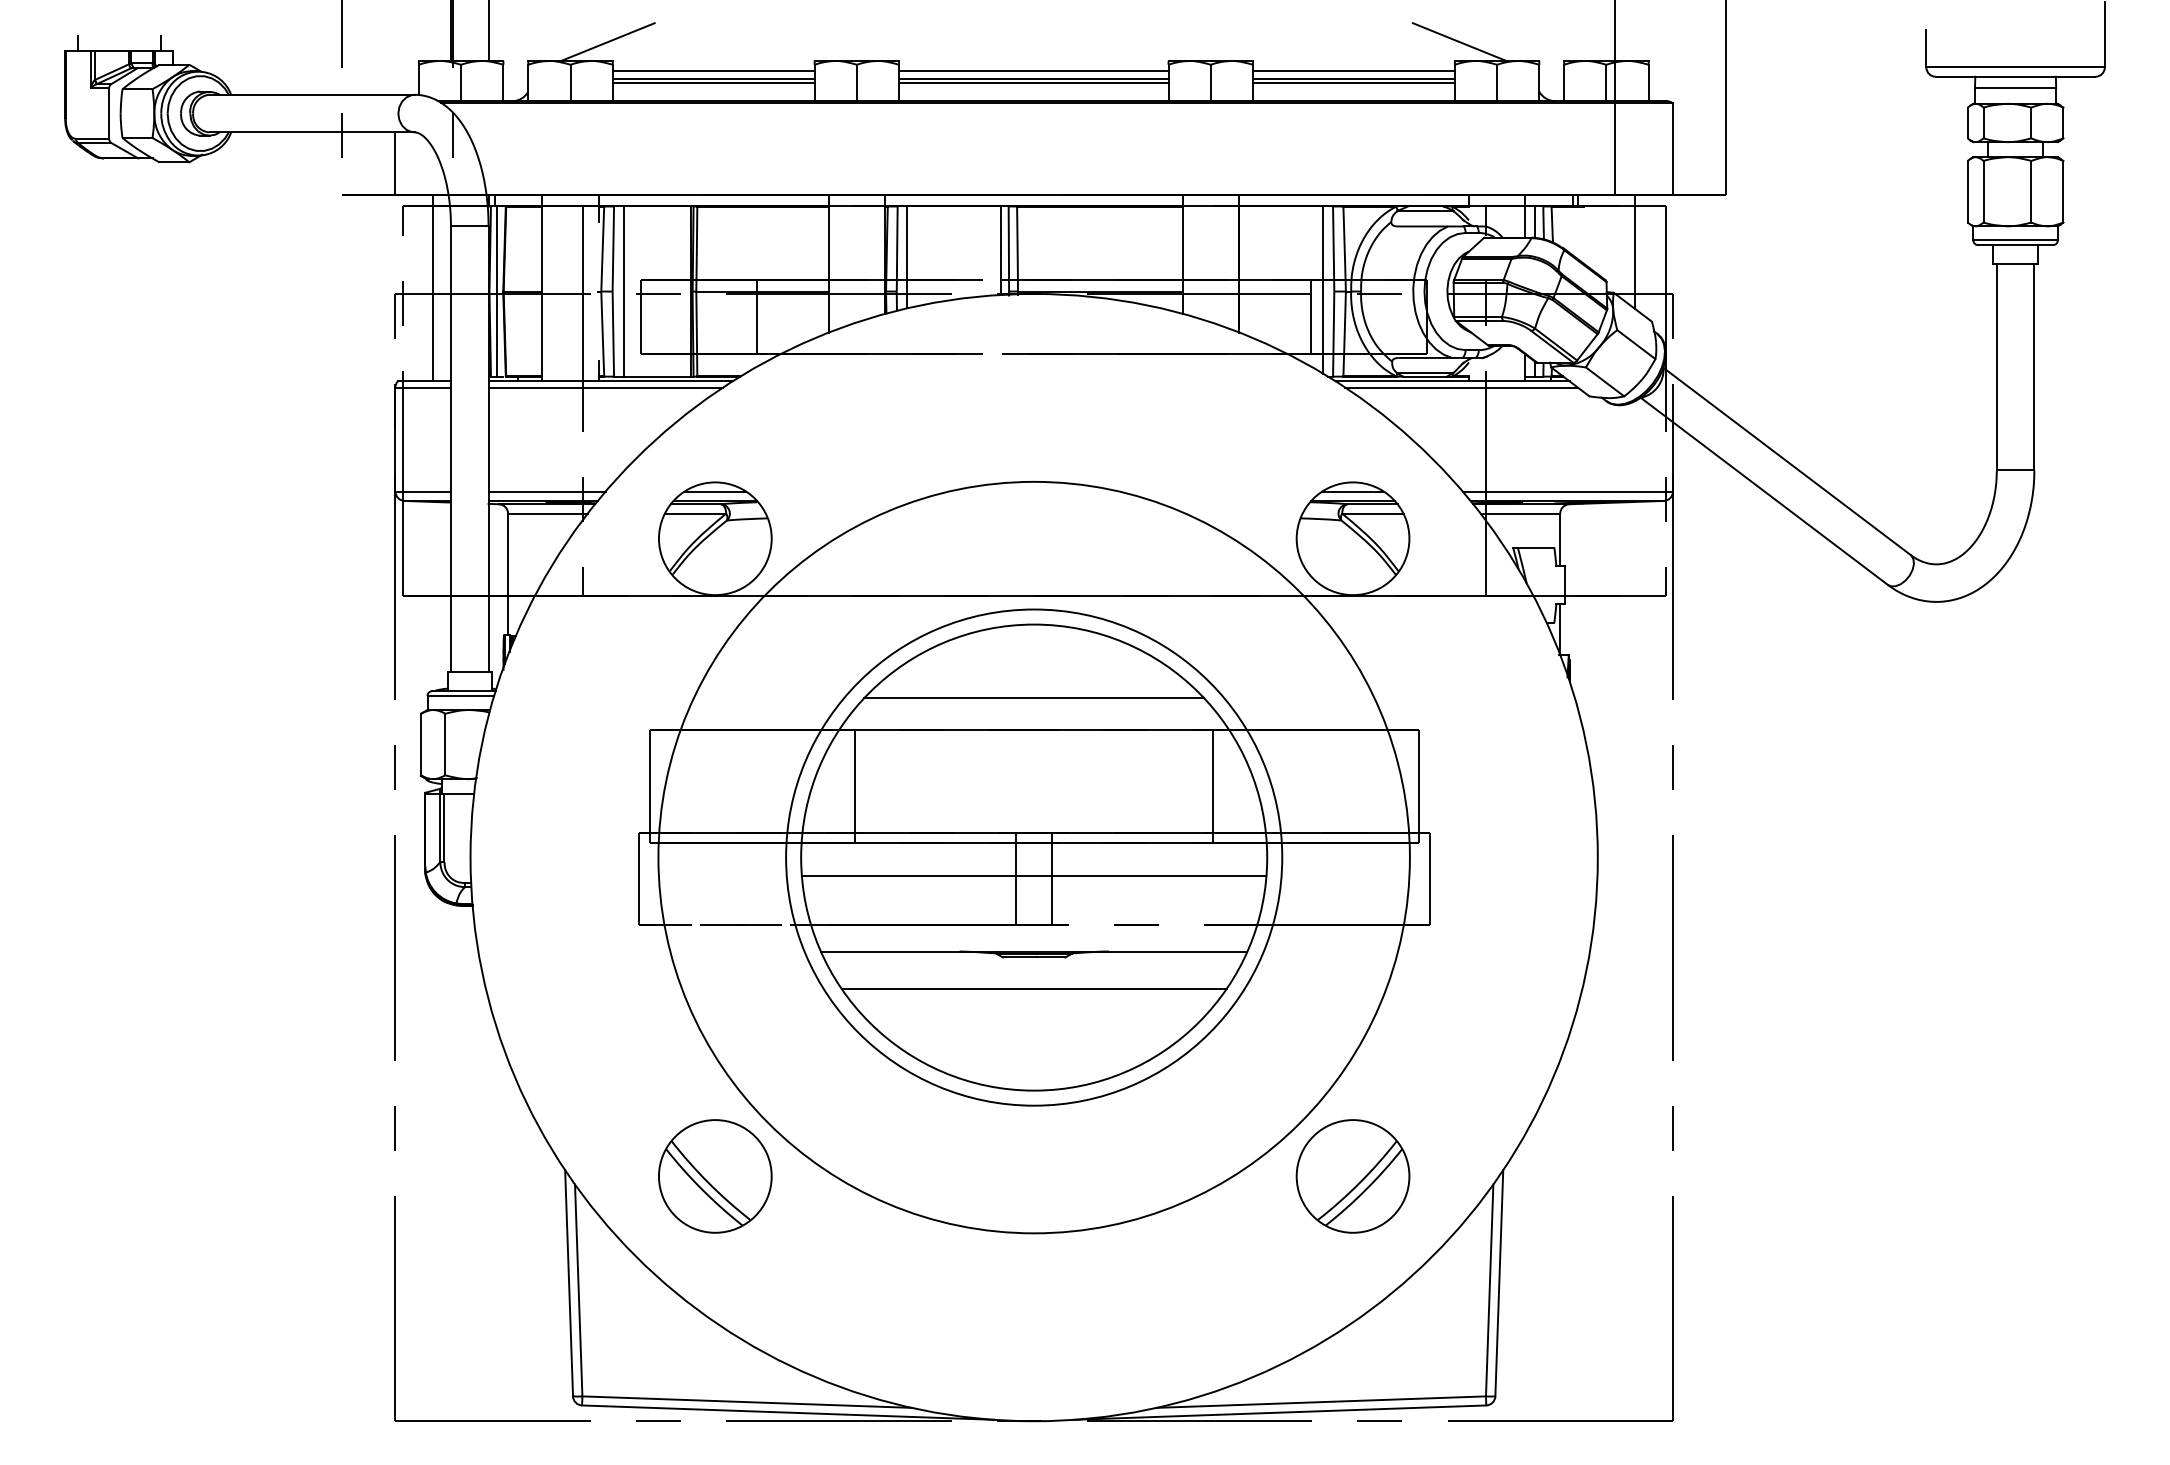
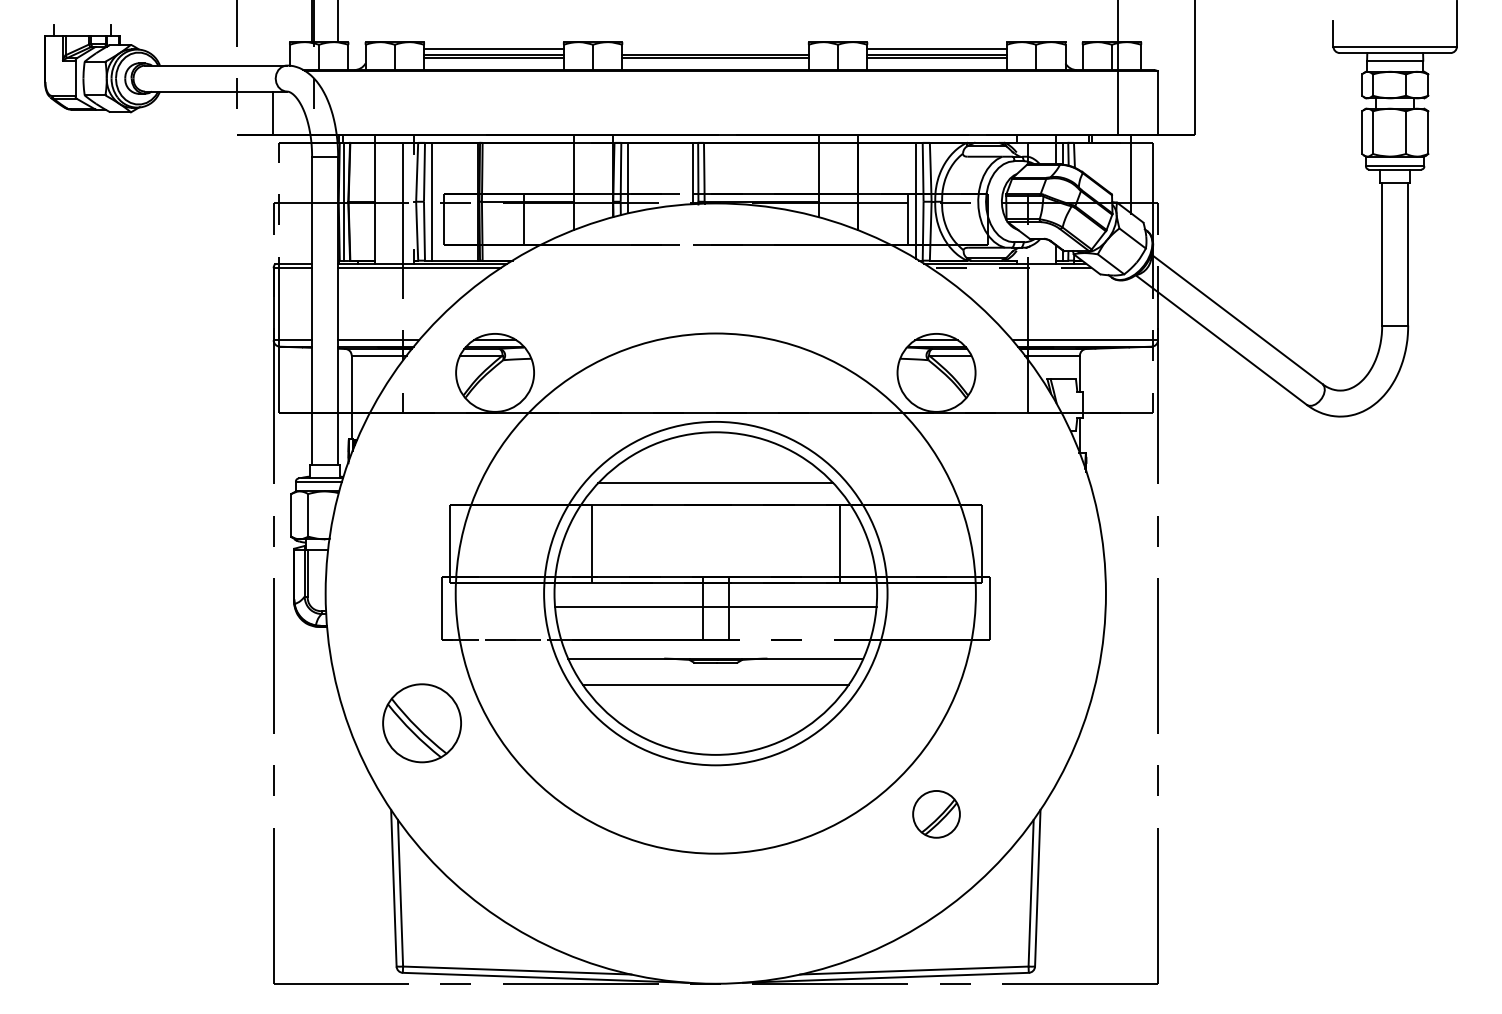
line: (607, 42) -> (420, 29), removed
line: (1459, 42) -> (1010, 29), removed
line: (1033, 71) -> (715, 49), removed
line: (432, 288) -> (299, 199), removed
line: (1461, 387) -> (1011, 268), solid -> dashed
part: (714, 1176) -> (421, 723), moved
part: (1352, 1176) -> (936, 814), size x0.6

